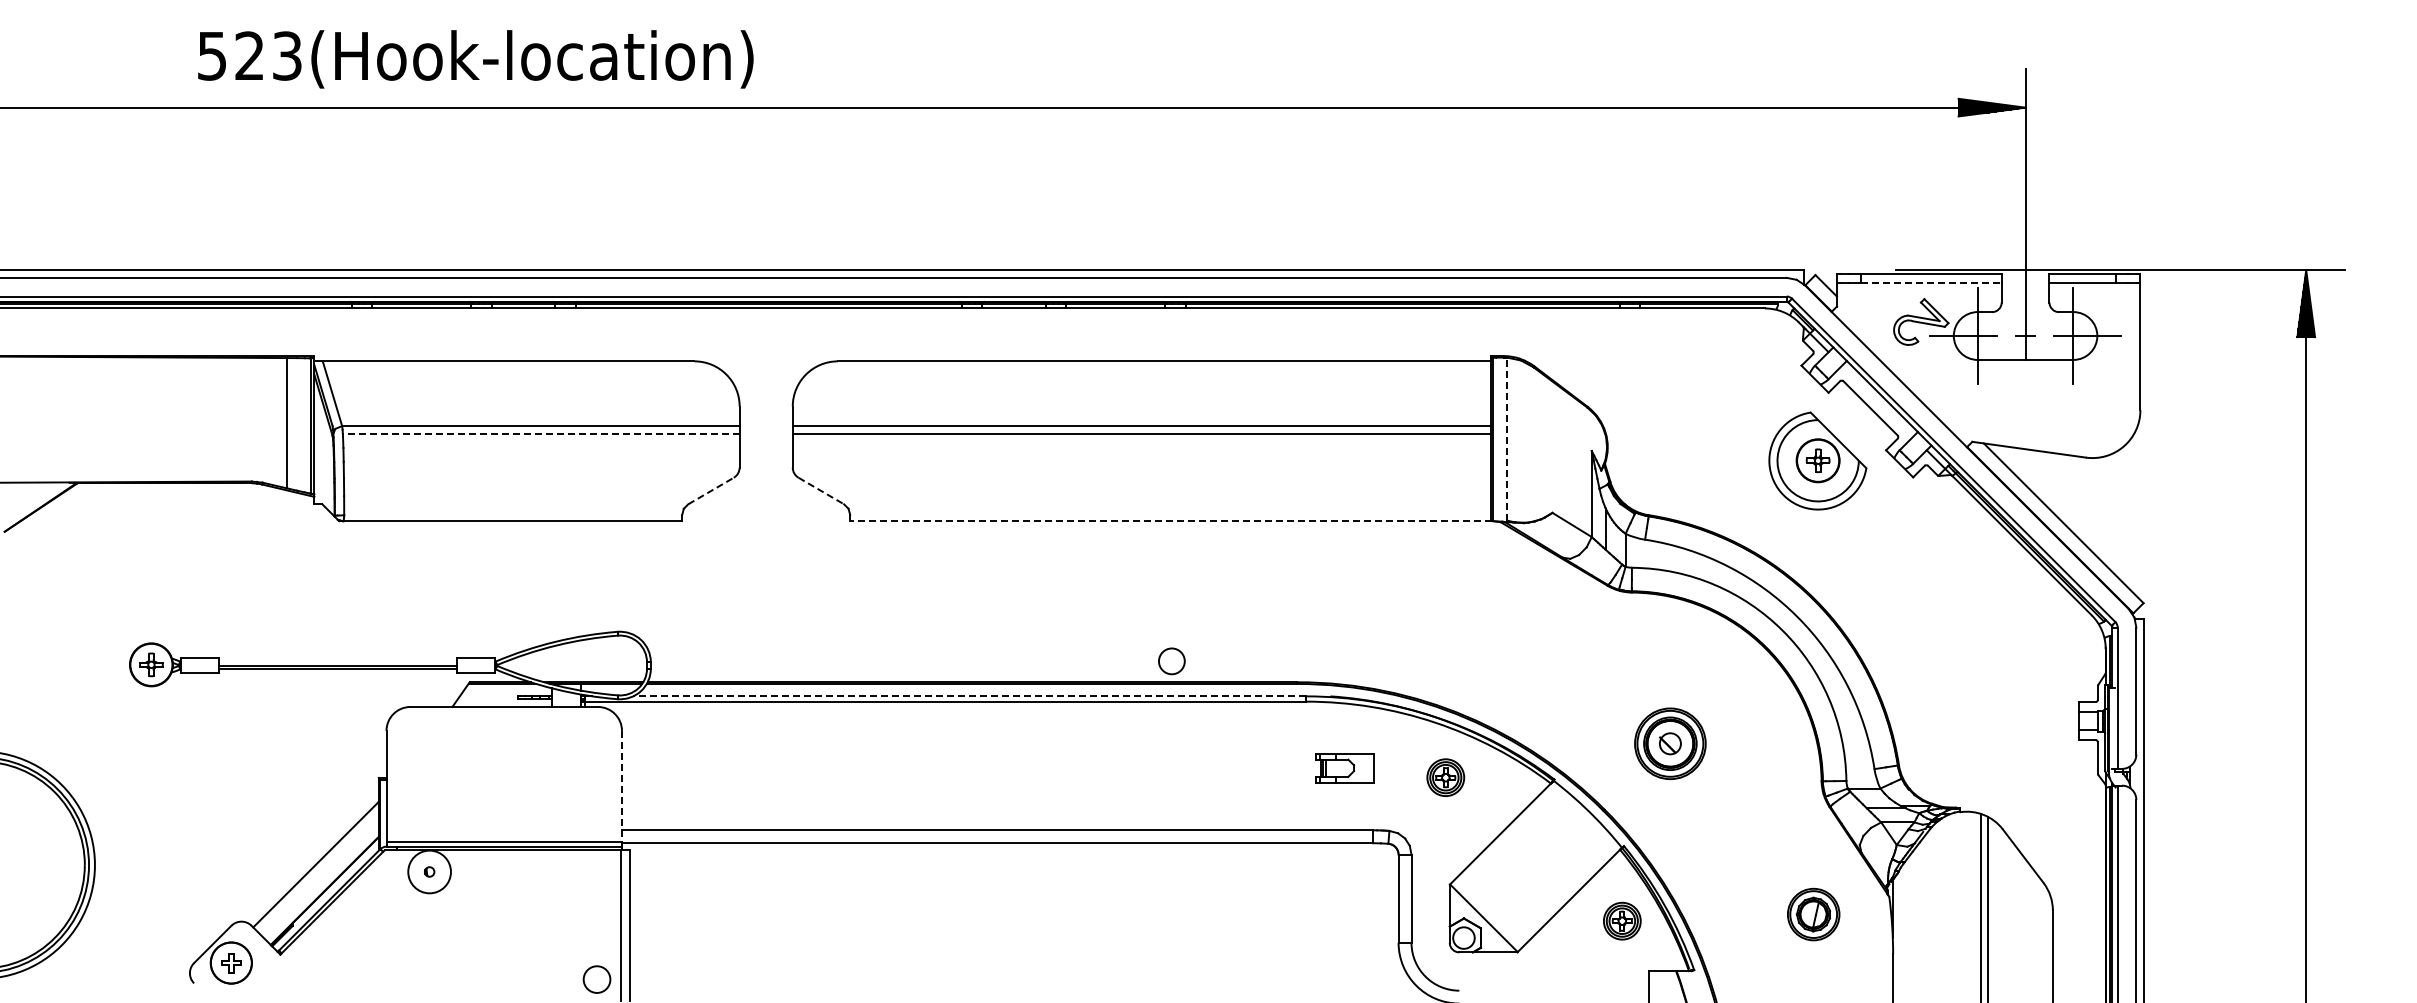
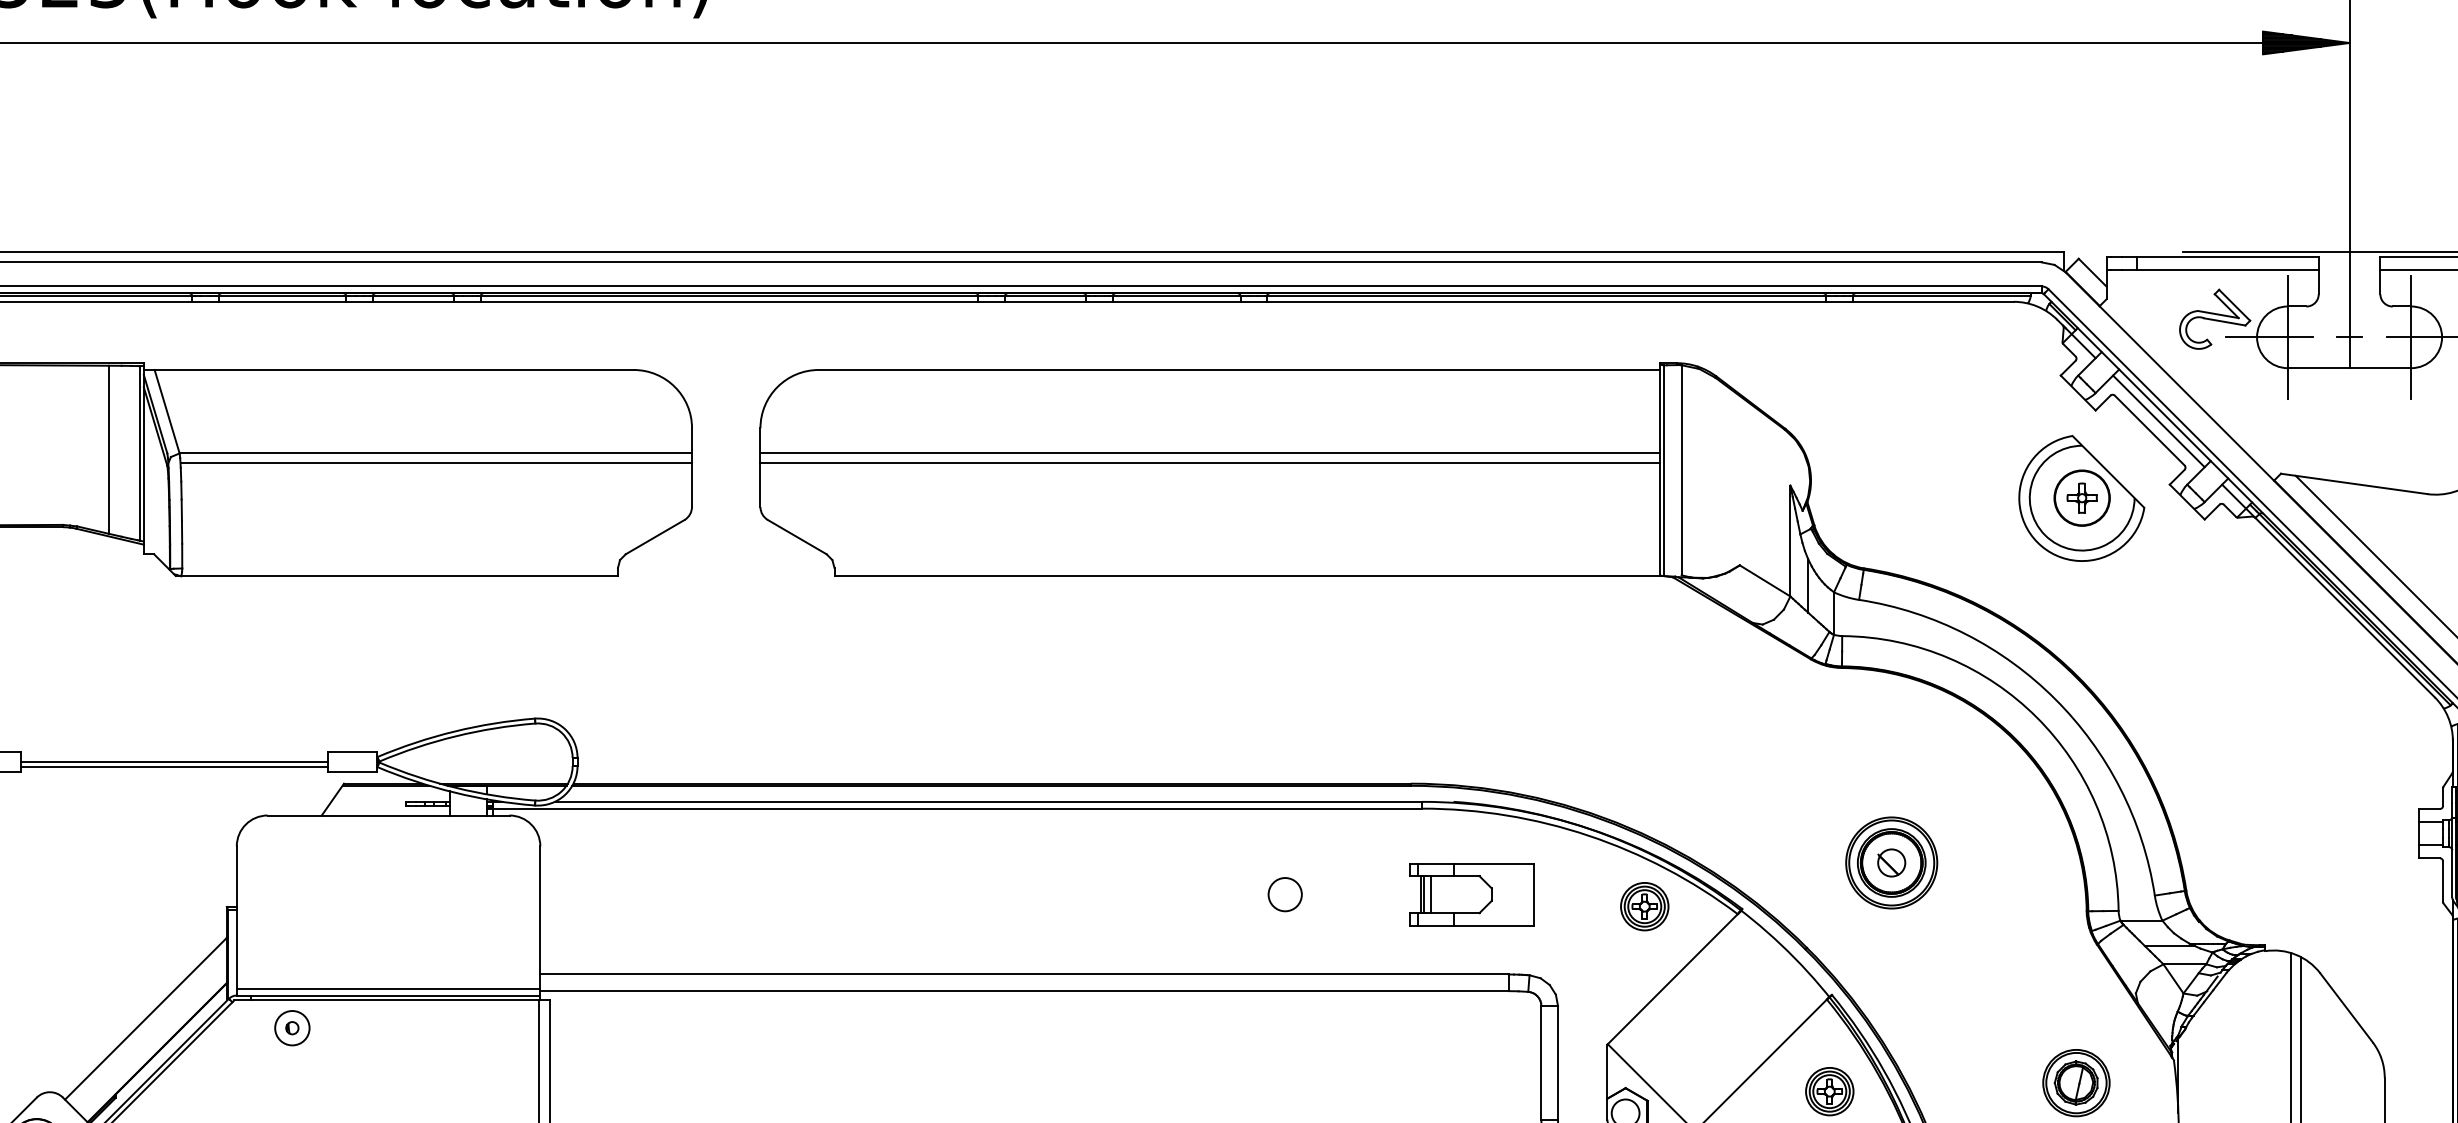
line: (1931, 283) -> (2228, 269), dashed -> solid
line: (1877, 400) -> (2158, 420), added
line: (540, 433) -> (435, 462), dashed -> solid
line: (1507, 438) -> (1681, 469), dashed -> solid
line: (711, 490) -> (655, 536), dashed -> solid
line: (821, 491) -> (797, 537), dashed -> solid
line: (1171, 521) -> (1248, 576), dashed -> solid
circle: (1171, 661) -> (1284, 894), moved
line: (969, 696) -> (988, 802), dashed -> solid
part: (1344, 767) -> (1471, 893), size x1.67
part: (1445, 777) -> (1644, 906), moved
line: (622, 786) -> (540, 918), dashed -> solid
circle: (429, 871) -> (292, 1027), size x0.62

